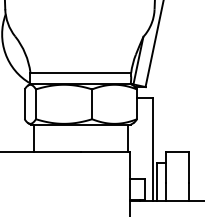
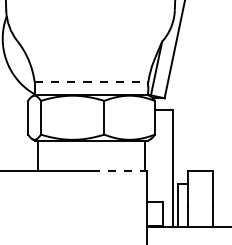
line: (80, 73) -> (91, 82), solid -> dashed
line: (105, 151) -> (119, 171), solid -> dashed

